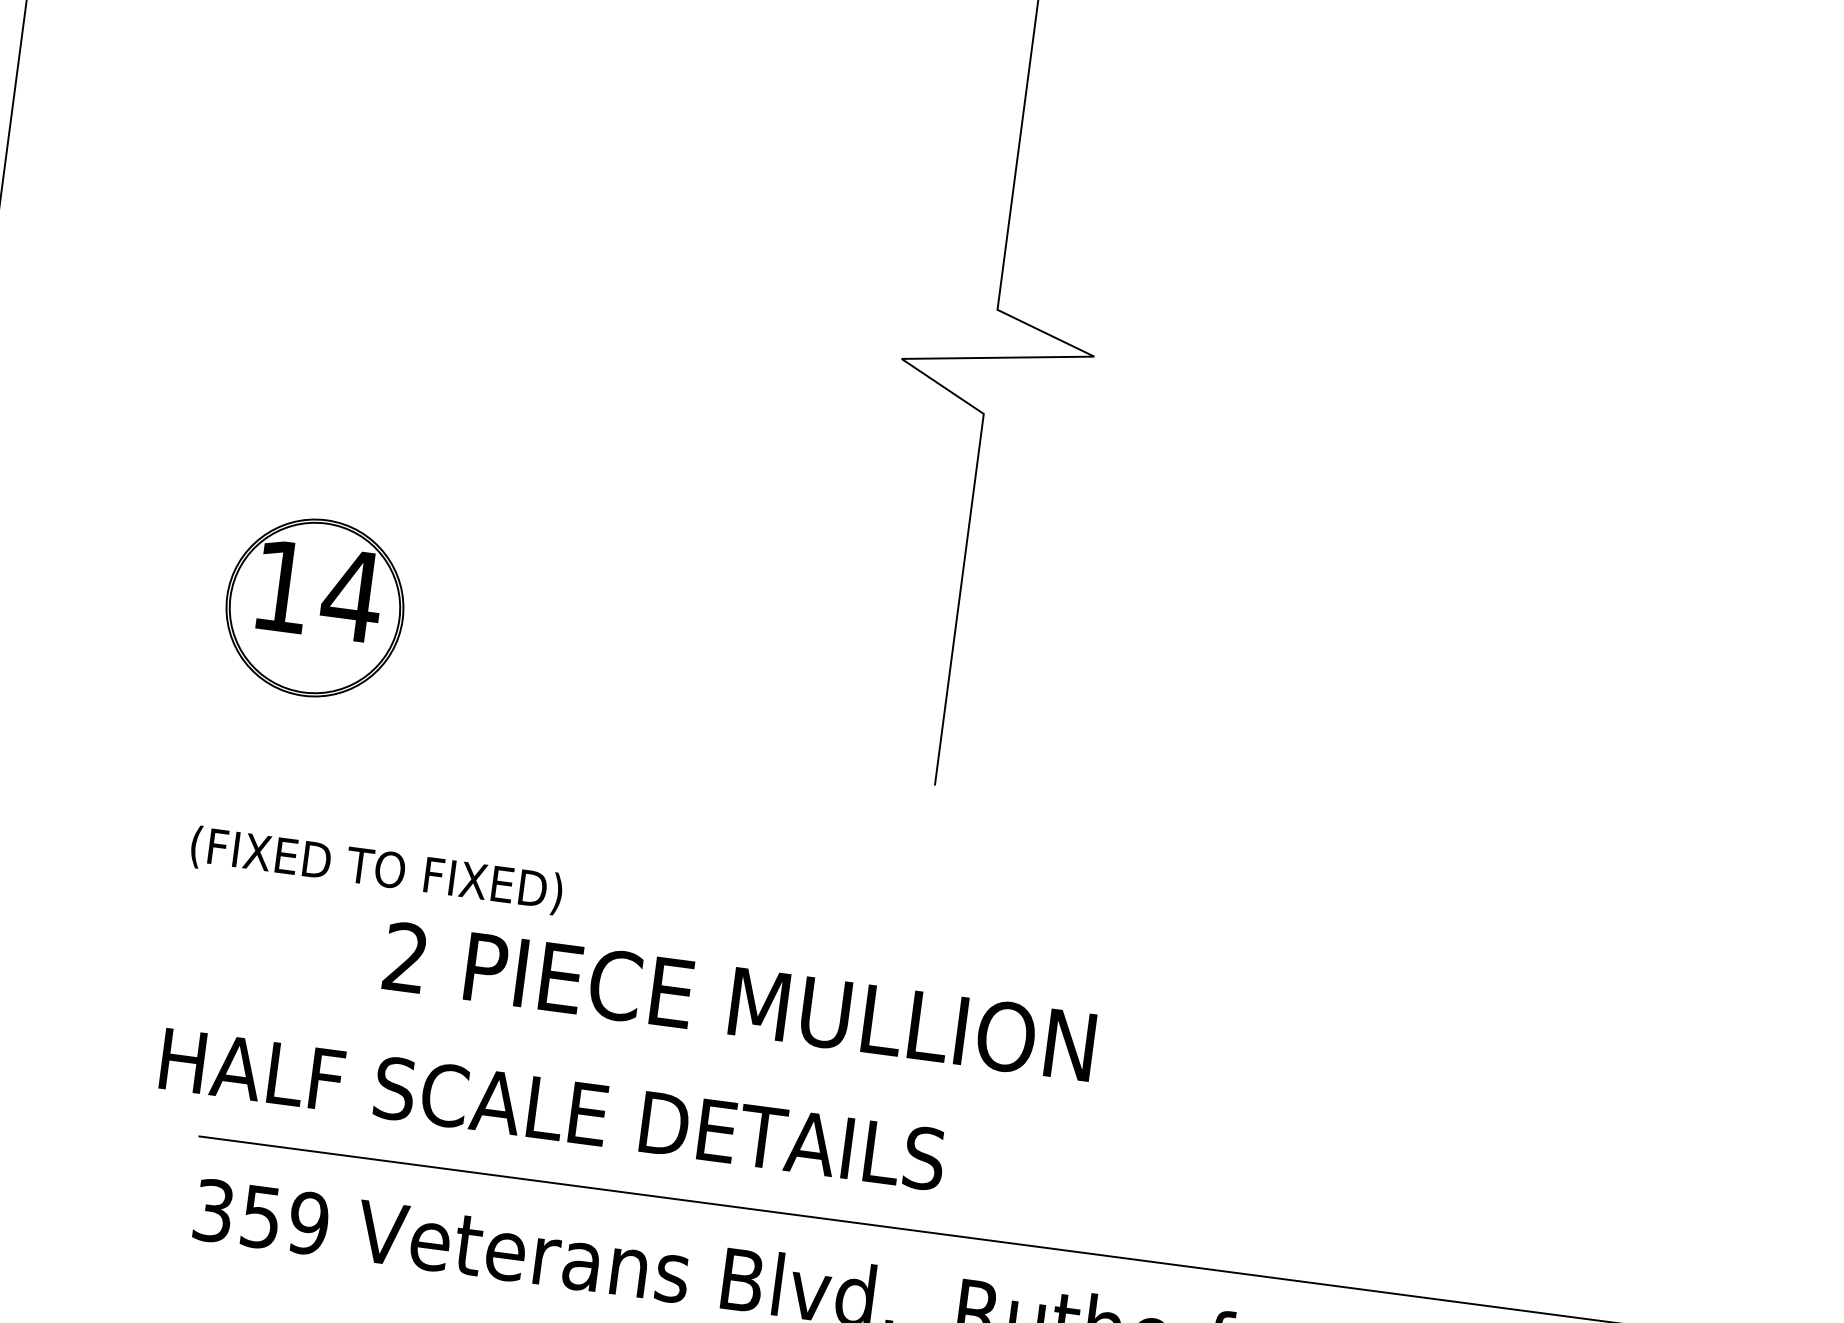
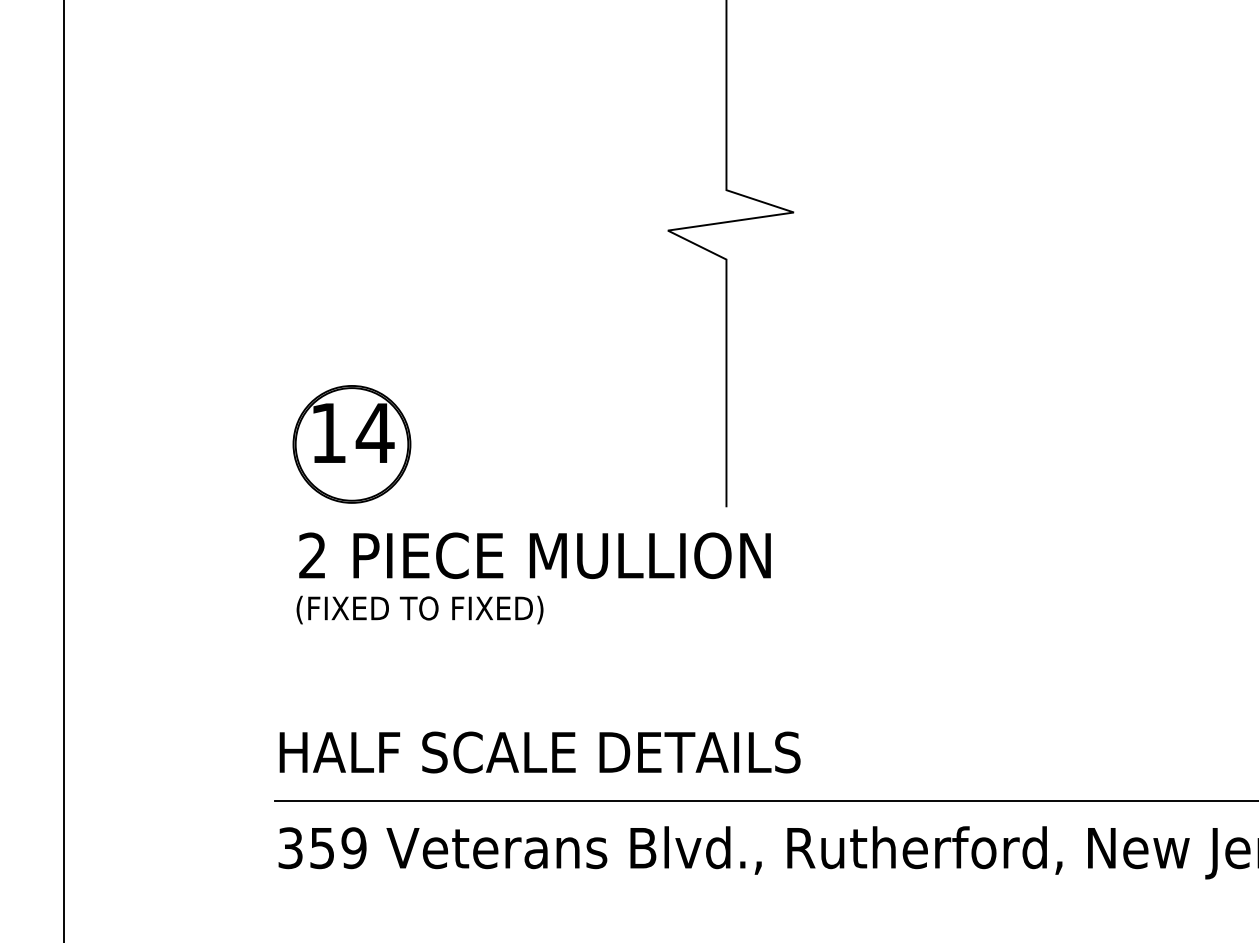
part: (314, 608) -> (351, 444), moved
text: (375, 869) -> (419, 609), moved
text: (738, 1001) -> (534, 555), moved
text: (551, 1109) -> (539, 752), moved

